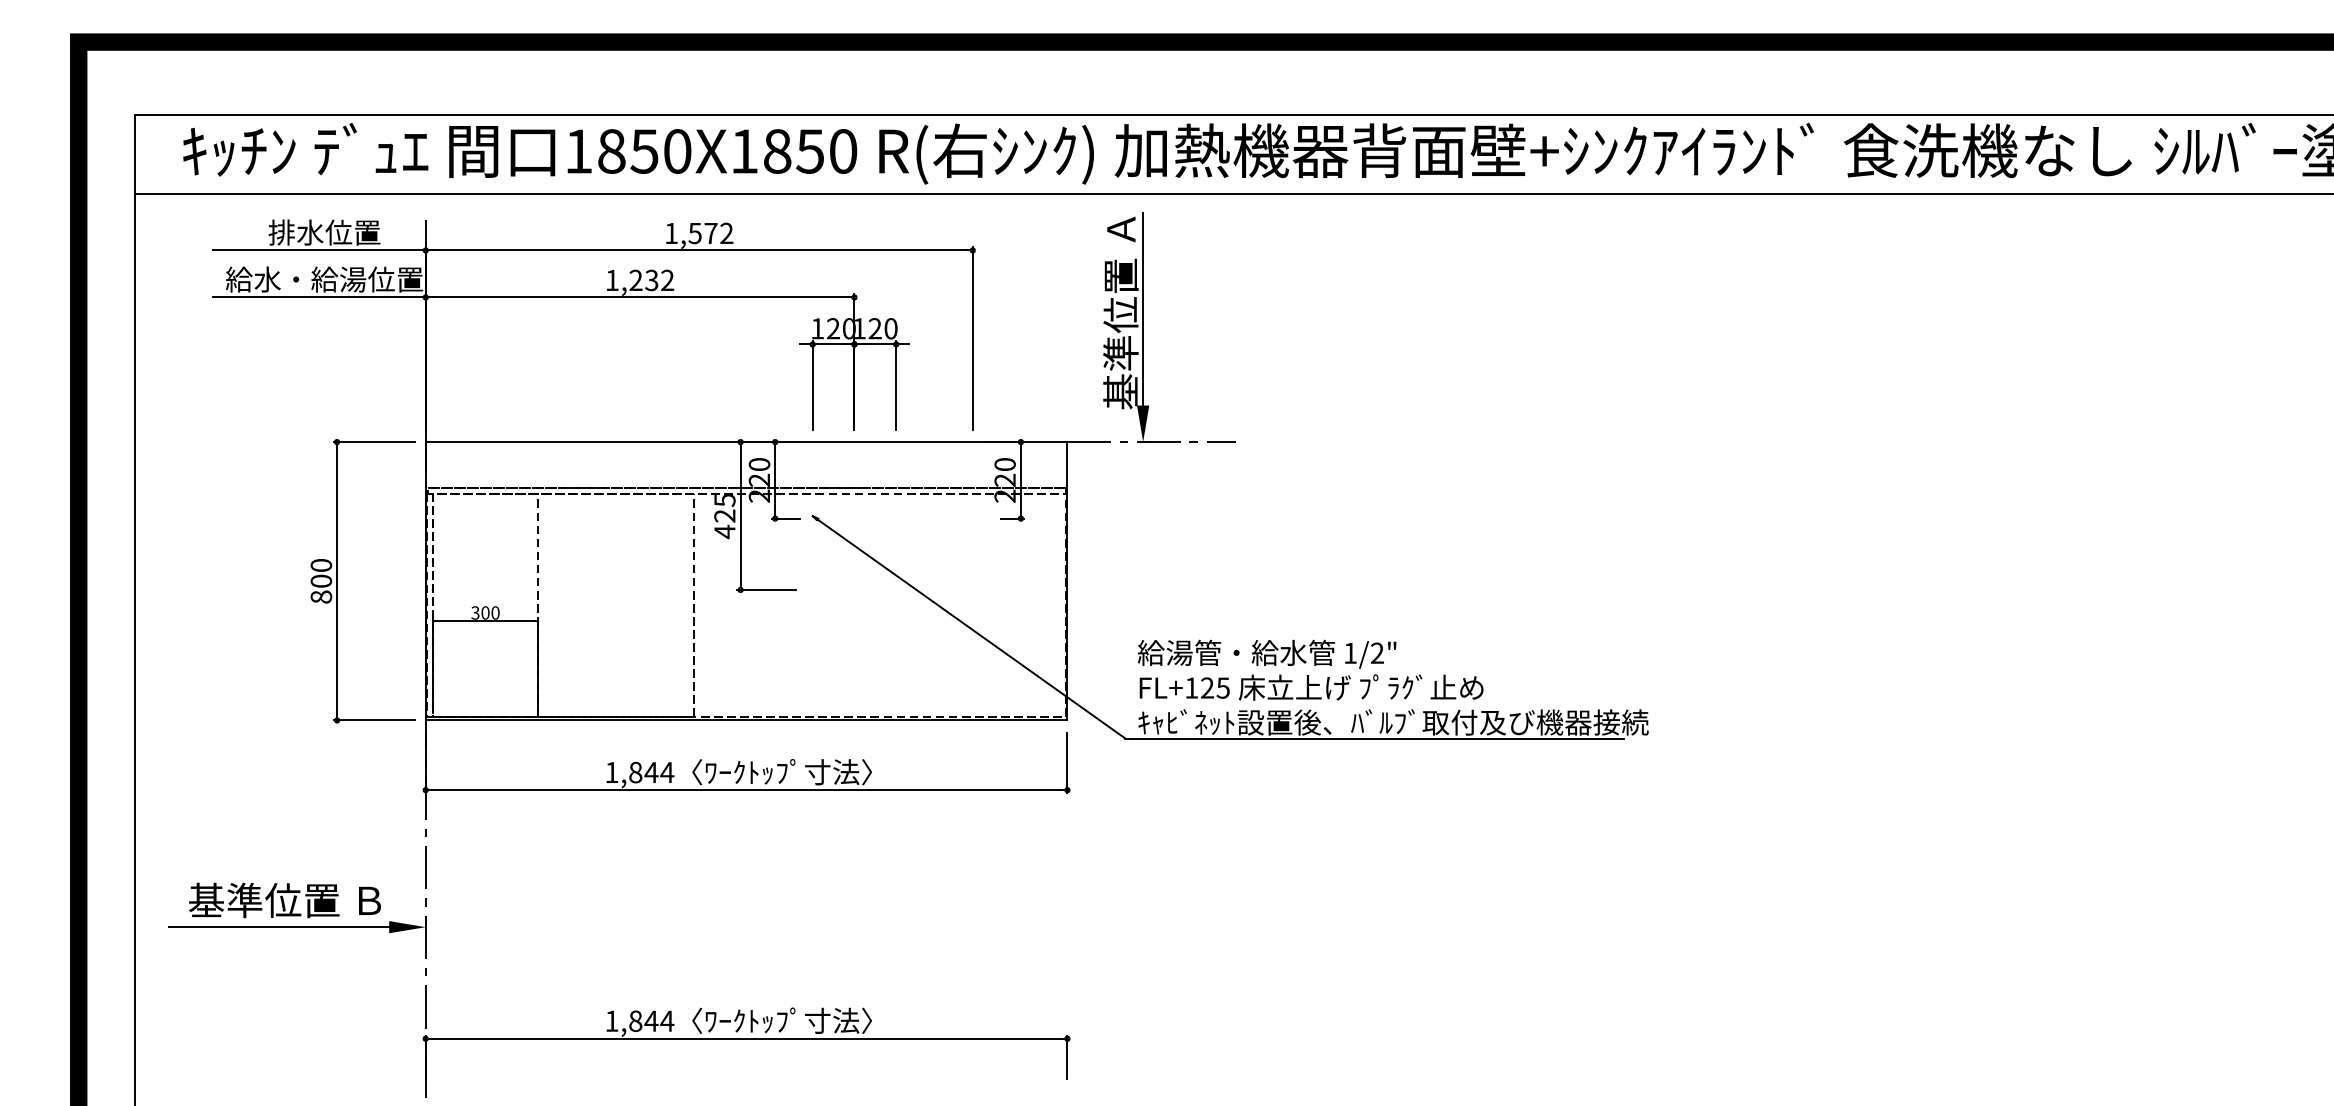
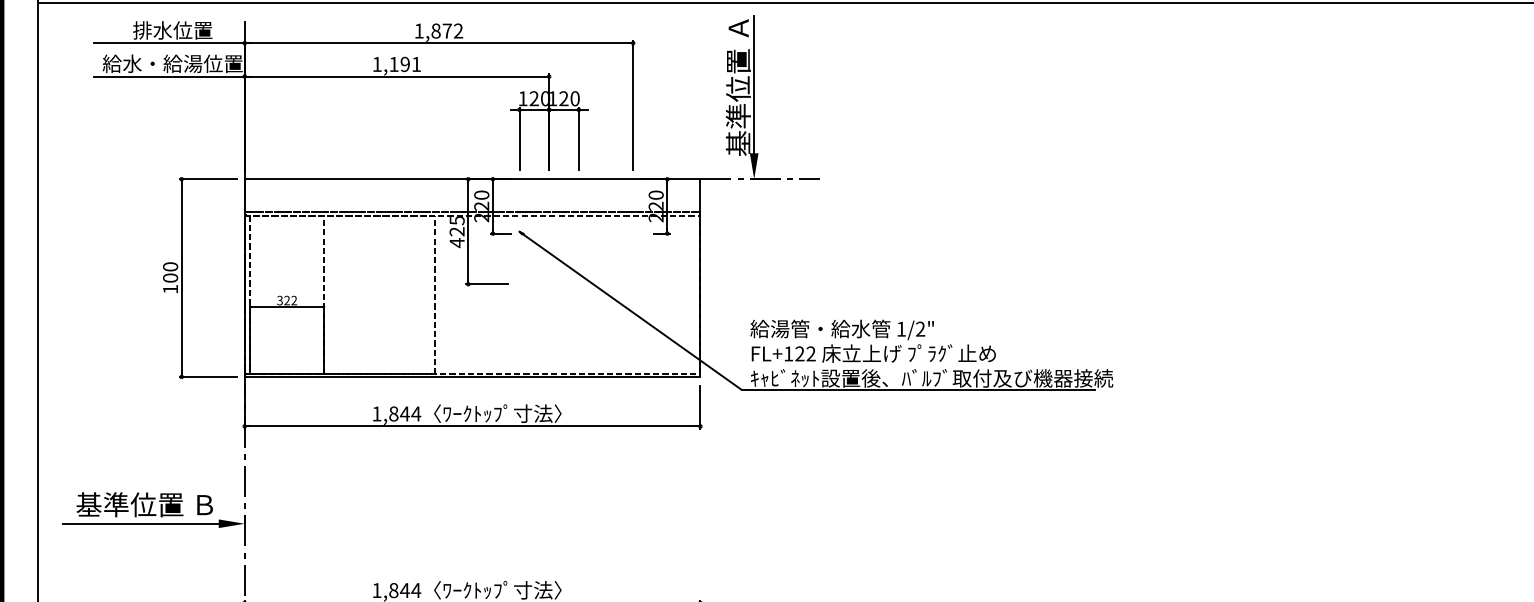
text: (694, 233) -> (435, 31), 1,572 -> 1,872
text: (651, 280) -> (405, 64), 1,232 -> 1,191
text: (321, 596) -> (170, 288), 800 -> 100
text: (490, 612) -> (290, 300), 300 -> 322
text: (1222, 687) -> (810, 353), FL+125 -> FL+122

